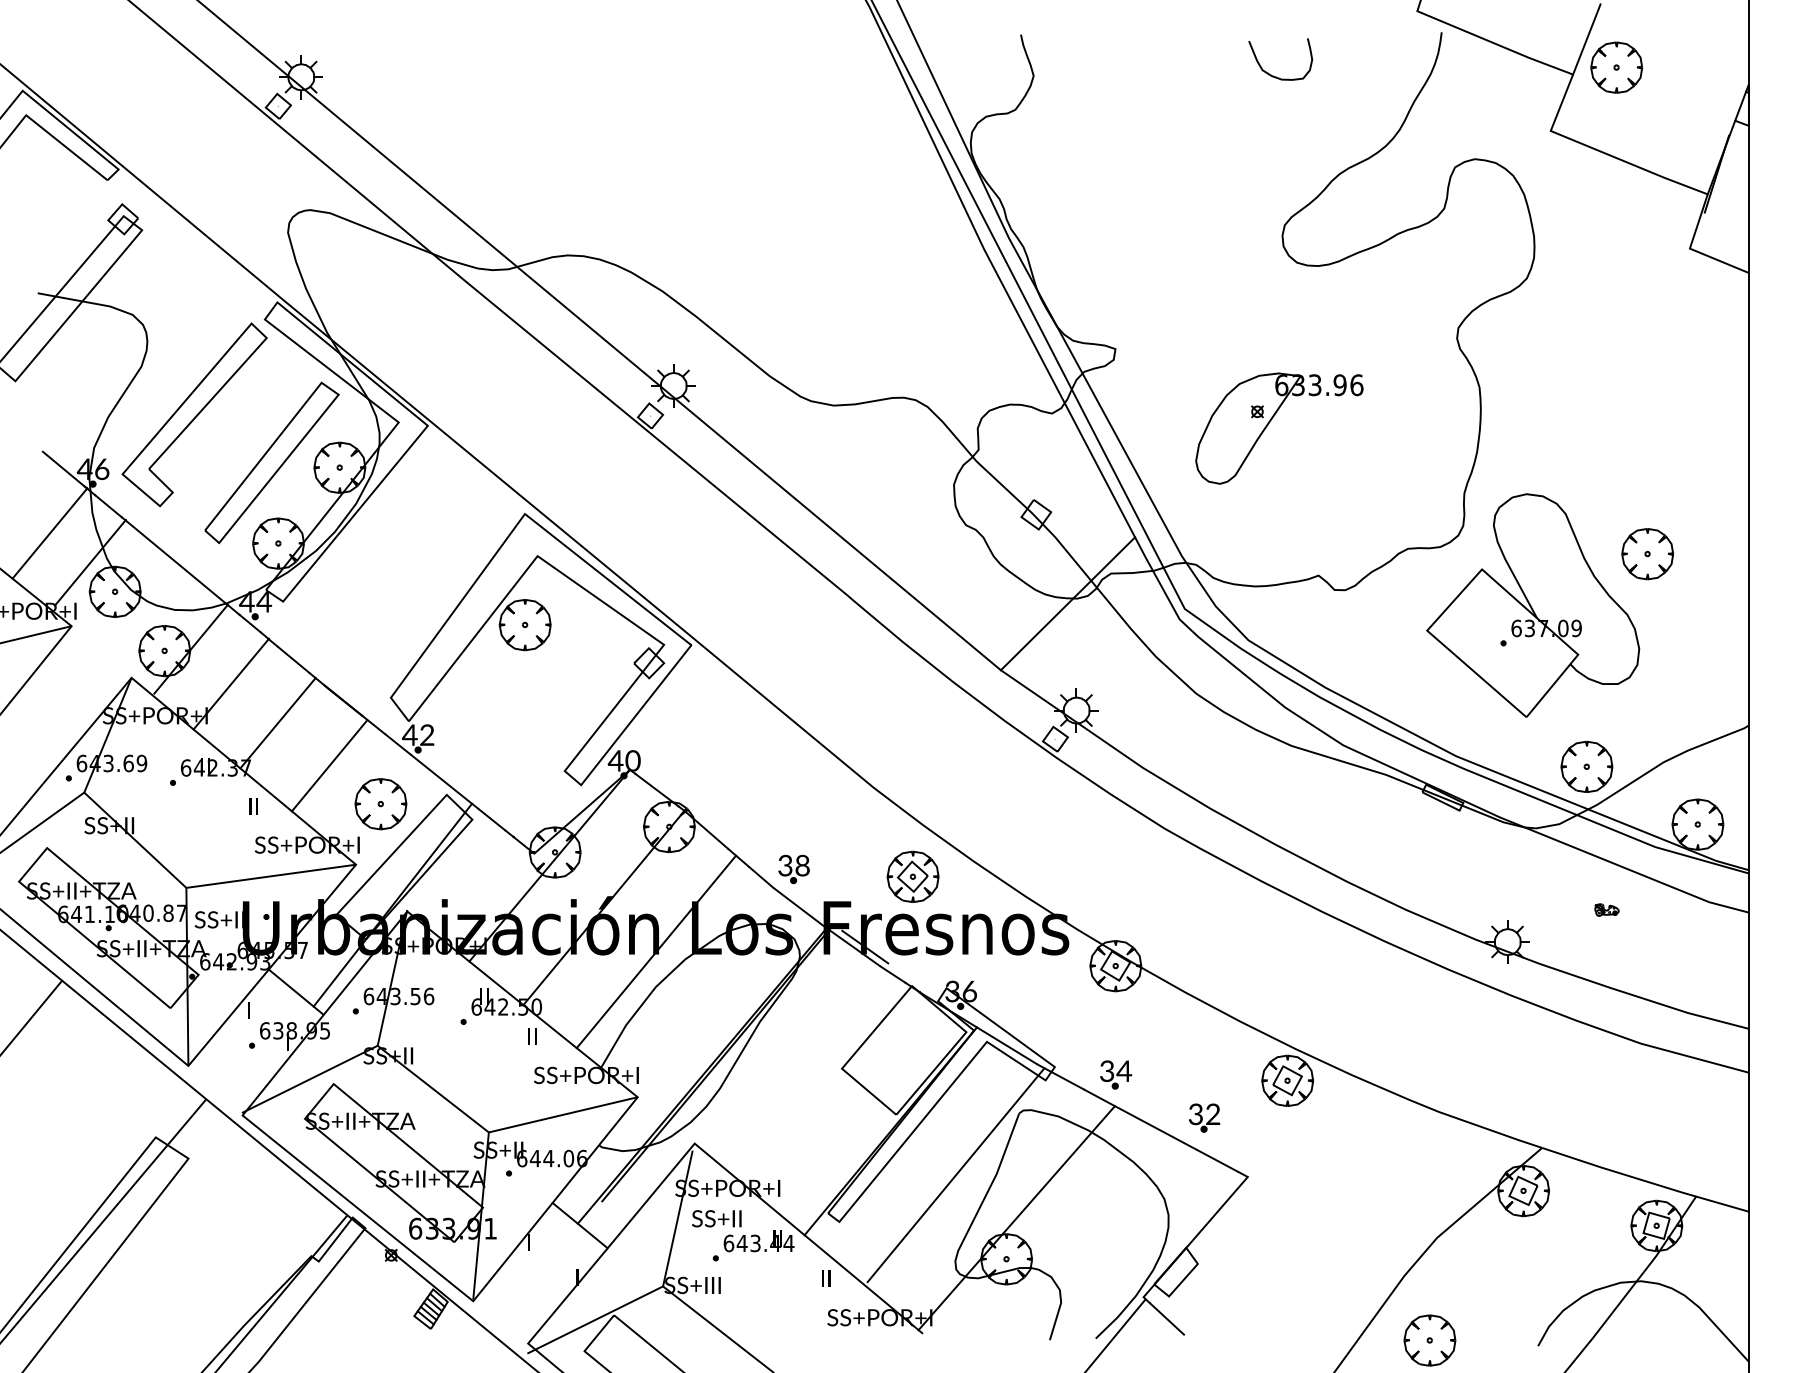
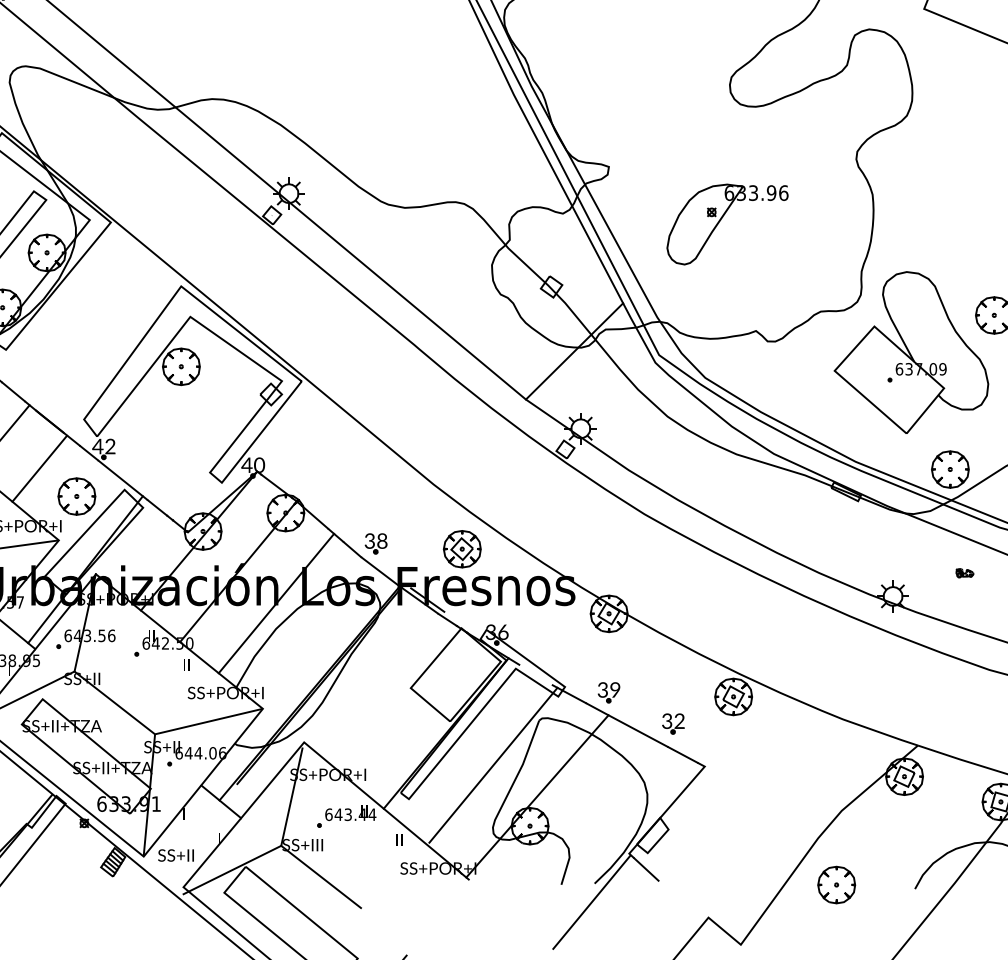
line: (1014, 1050) -> (535, 674), removed
text: (1124, 1070) -> (615, 689), 34 -> 39
text: (716, 1218) -> (175, 855), moved

